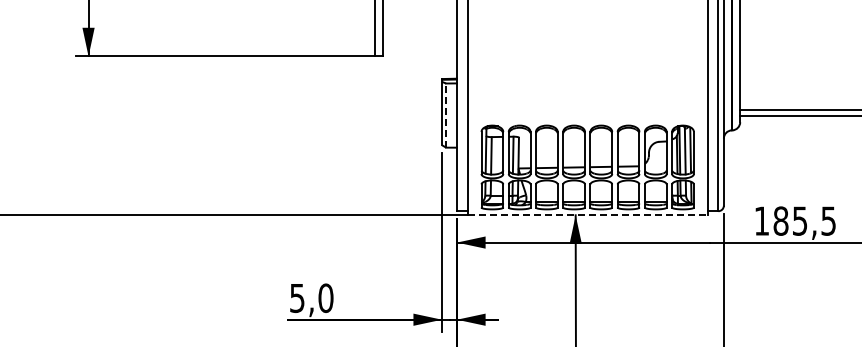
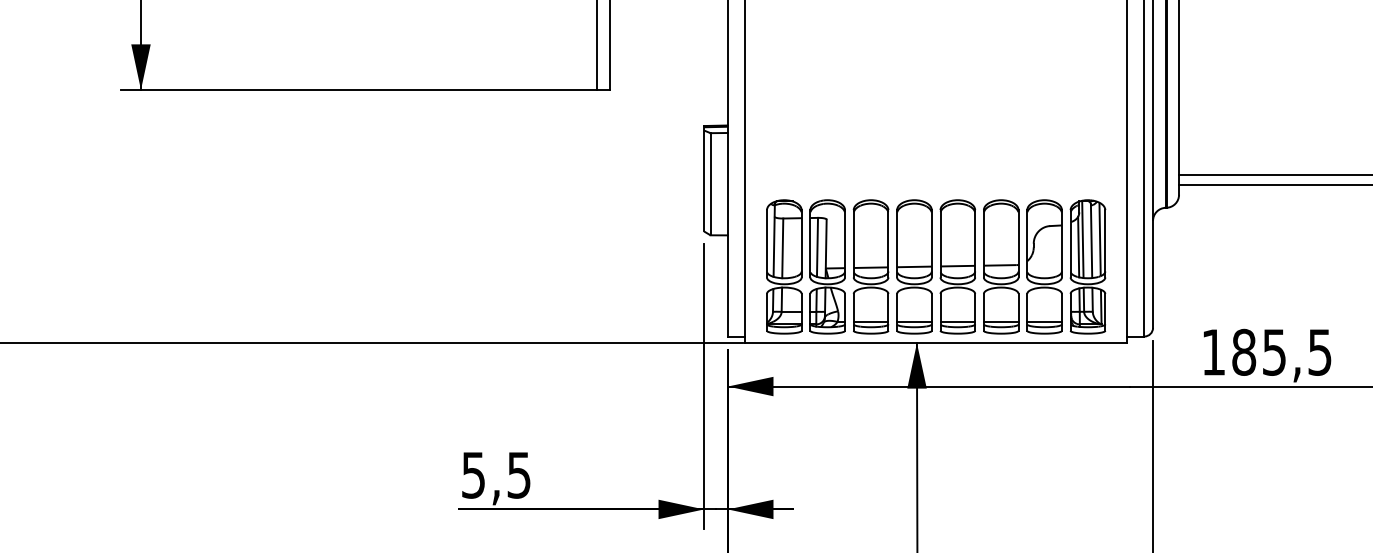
line: (446, 115) -> (711, 184), dashed -> solid
line: (587, 215) -> (935, 343), dashed -> solid
text: (325, 298) -> (518, 475), 5,0 -> 5,5

